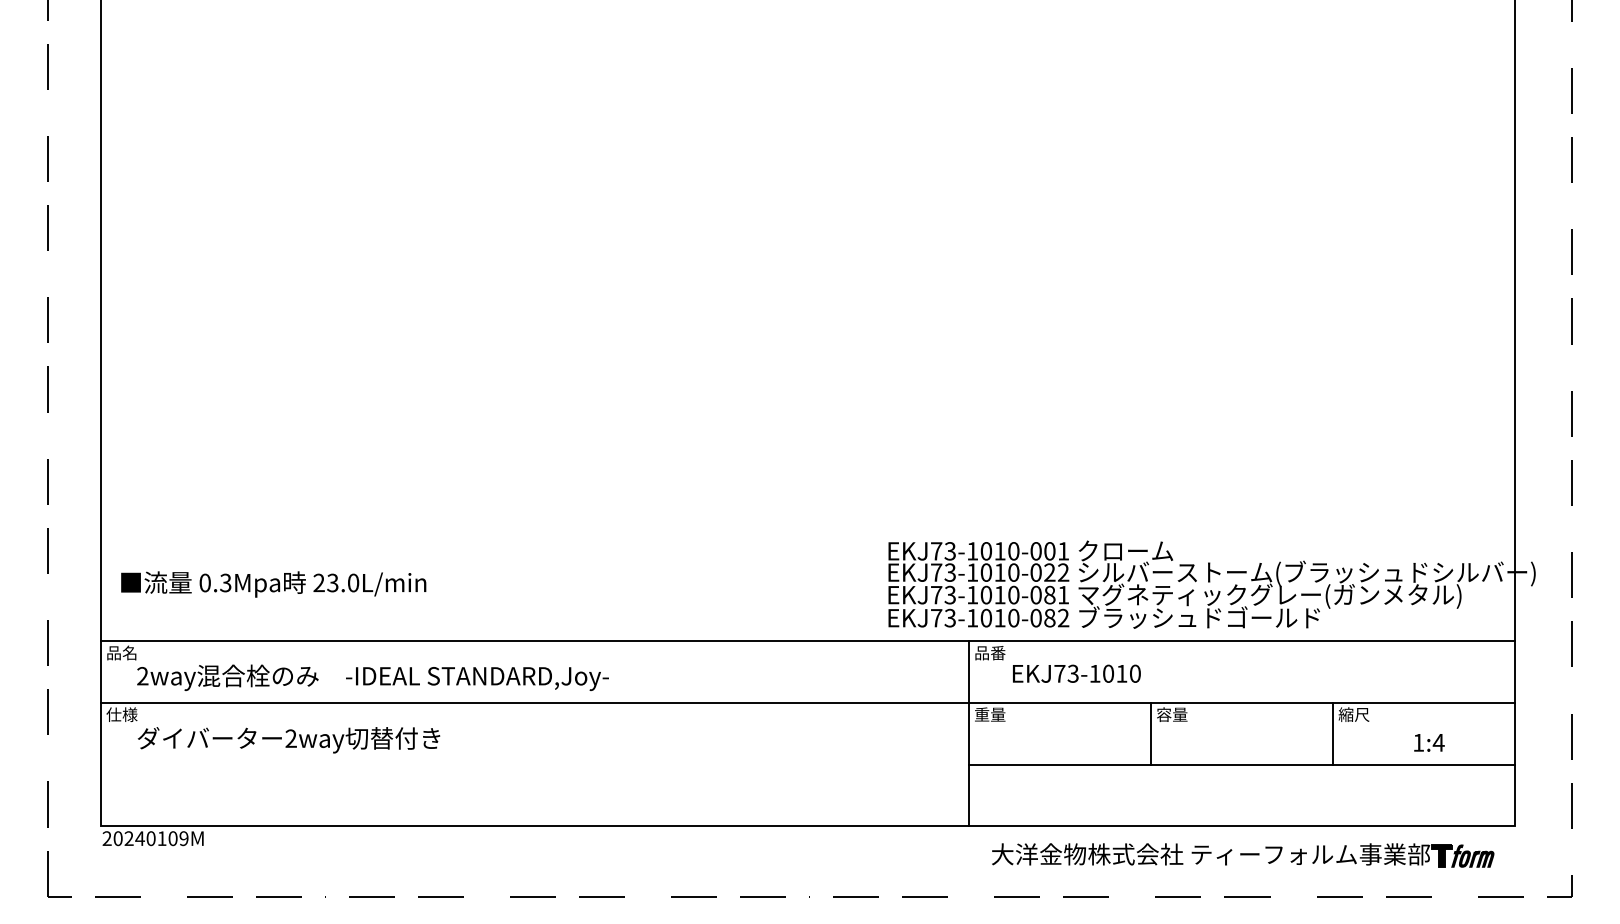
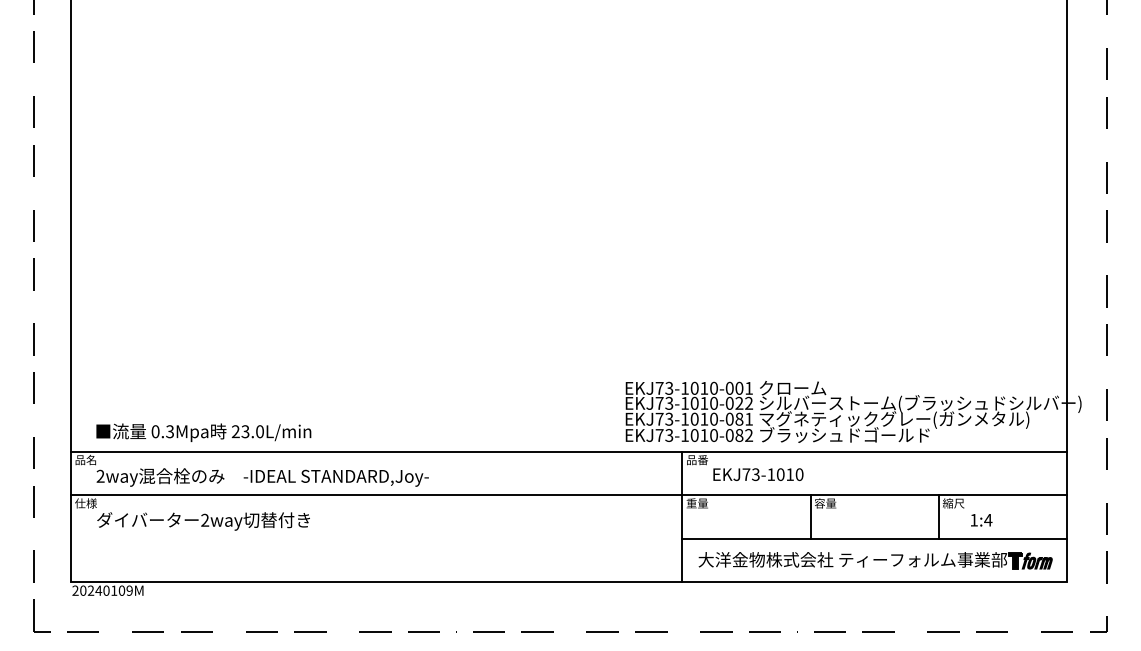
text: (273, 584) -> (203, 432), moved
text: (1429, 743) -> (981, 520), moved
part: (1243, 855) -> (875, 560), moved

